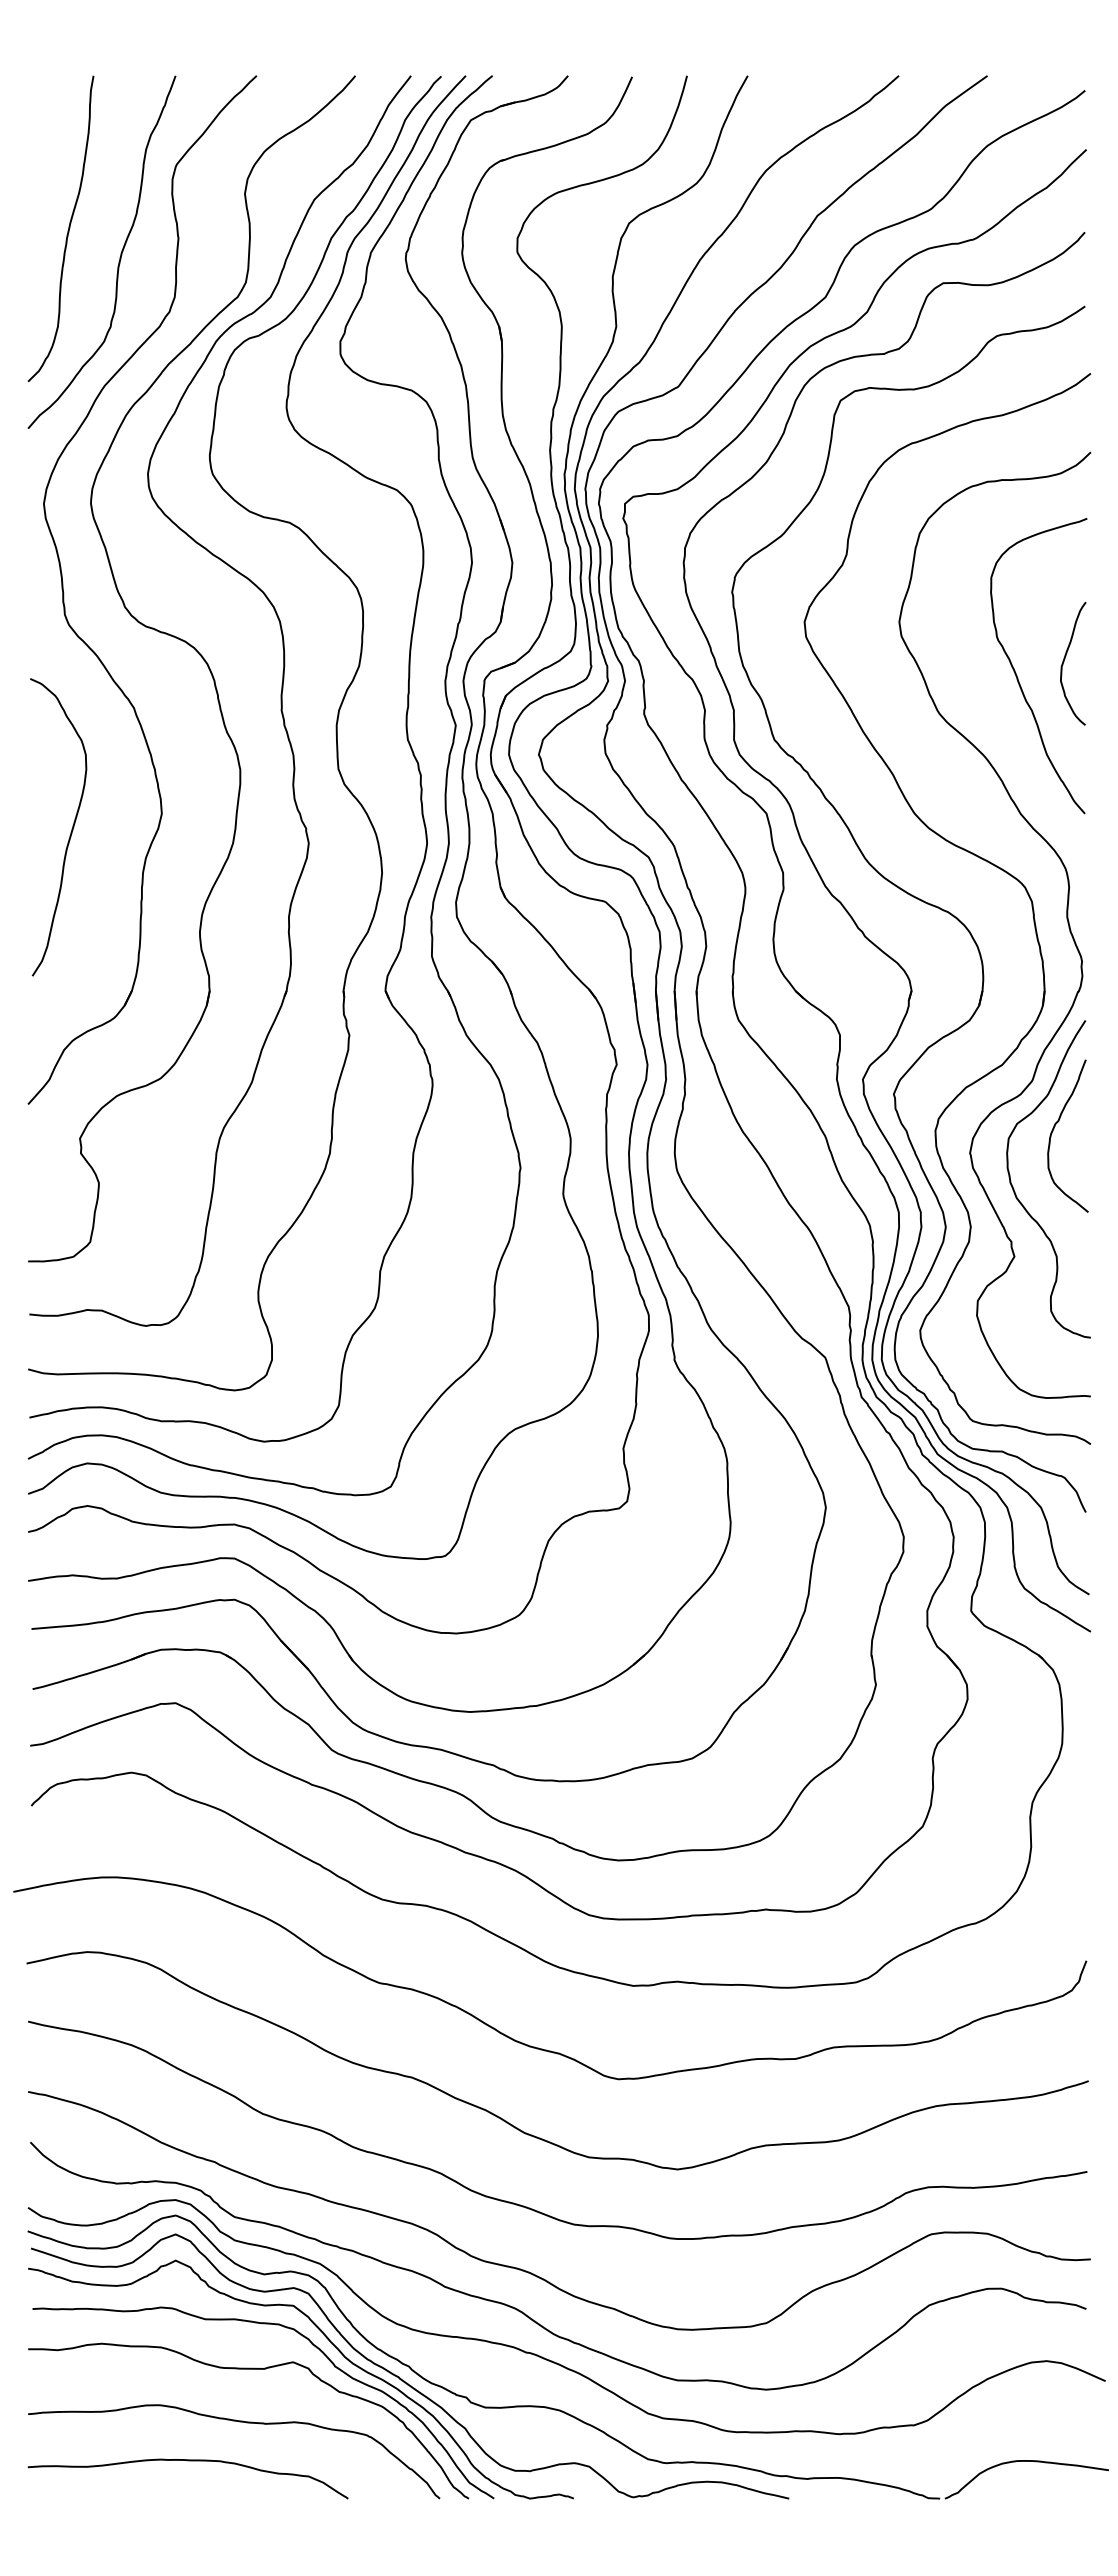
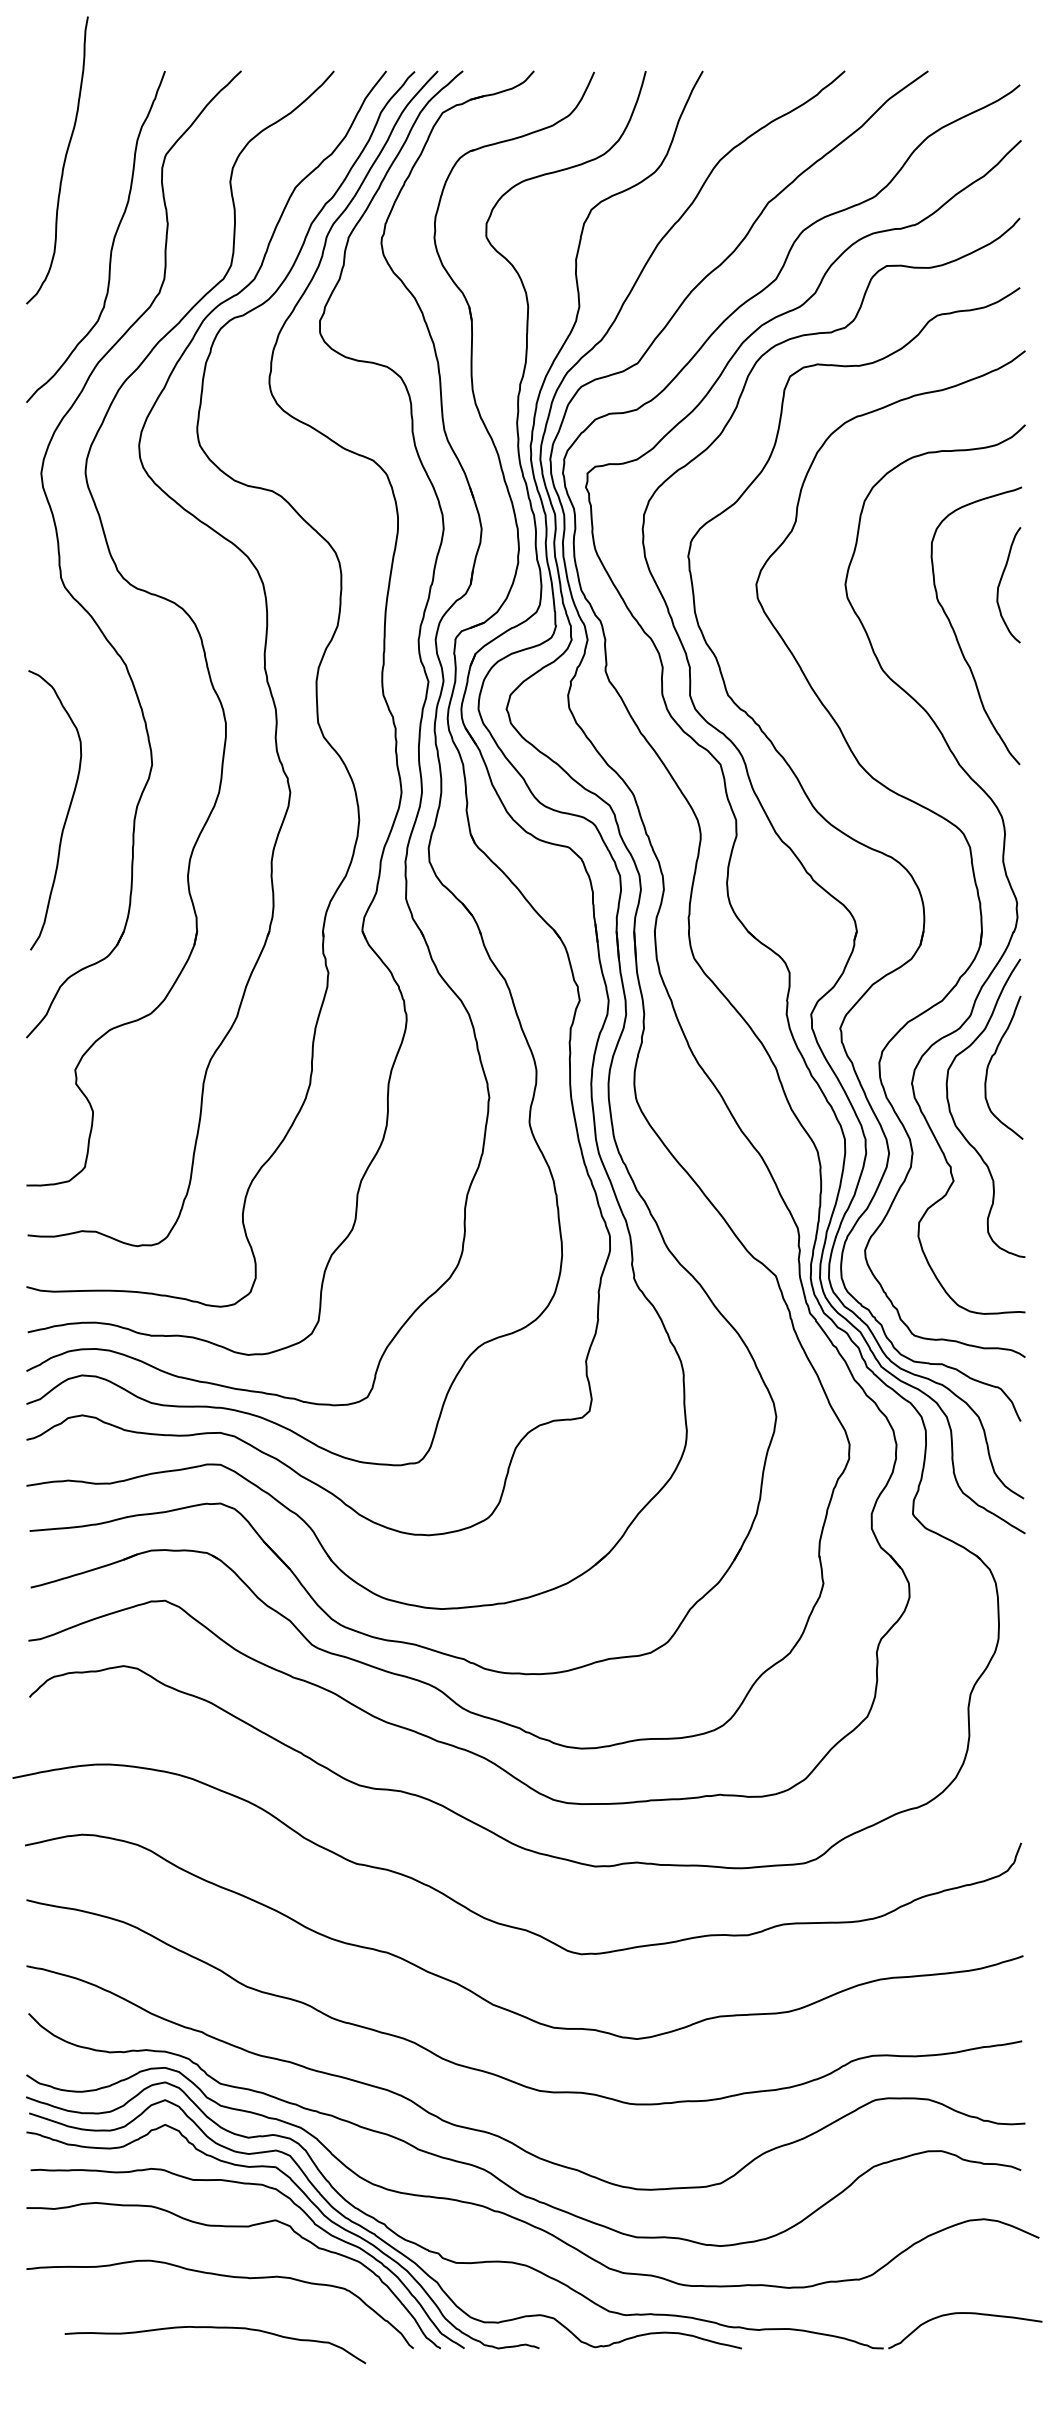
curve: (67, 230) -> (63, 161), moved
curve: (1065, 659) -> (1001, 581), moved
curve: (70, 832) -> (66, 815), moved
curve: (187, 2461) -> (214, 2328), moved

